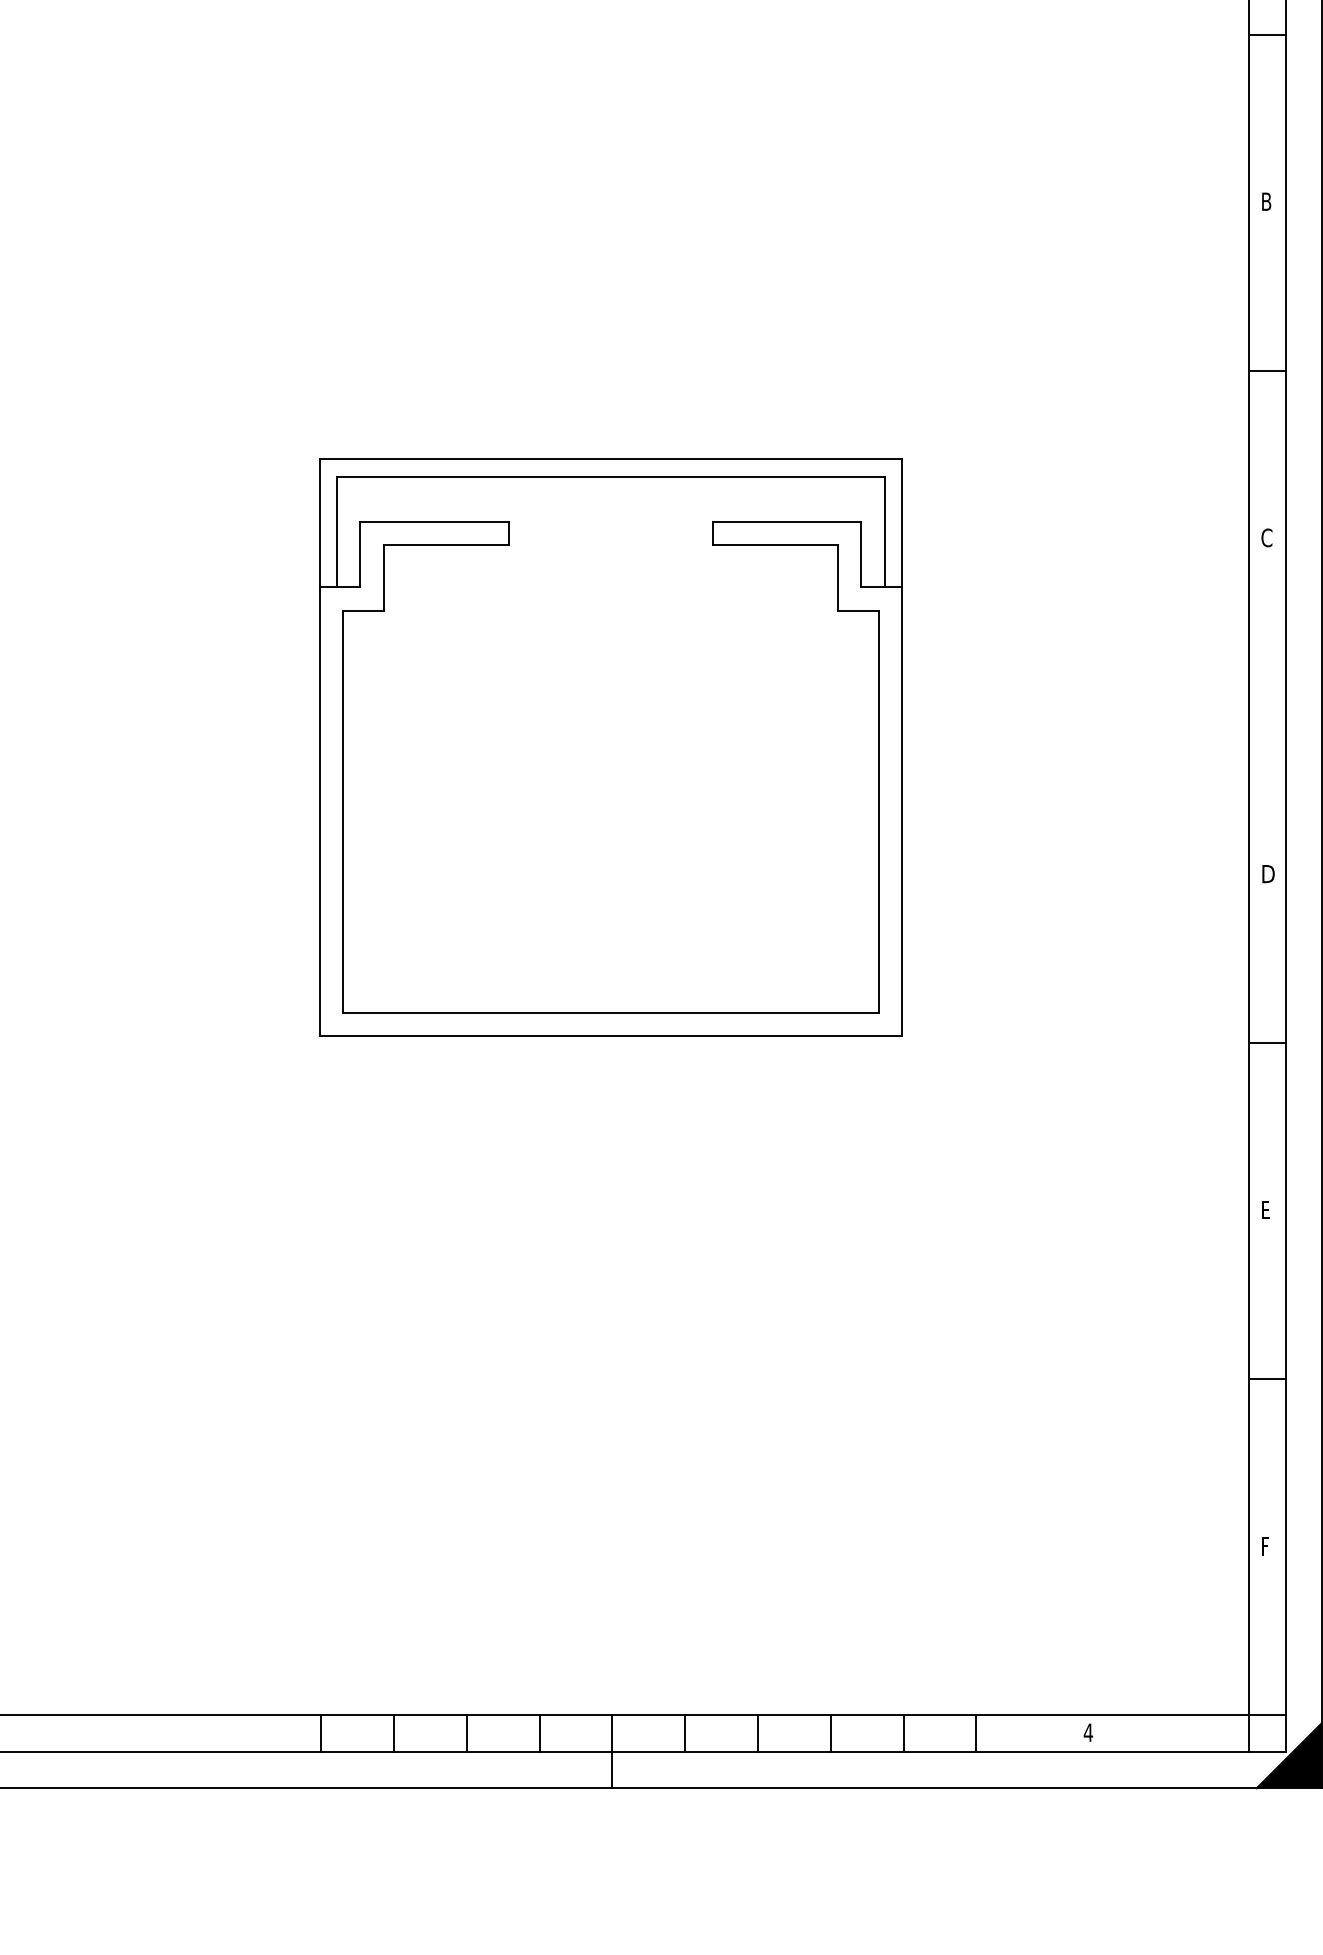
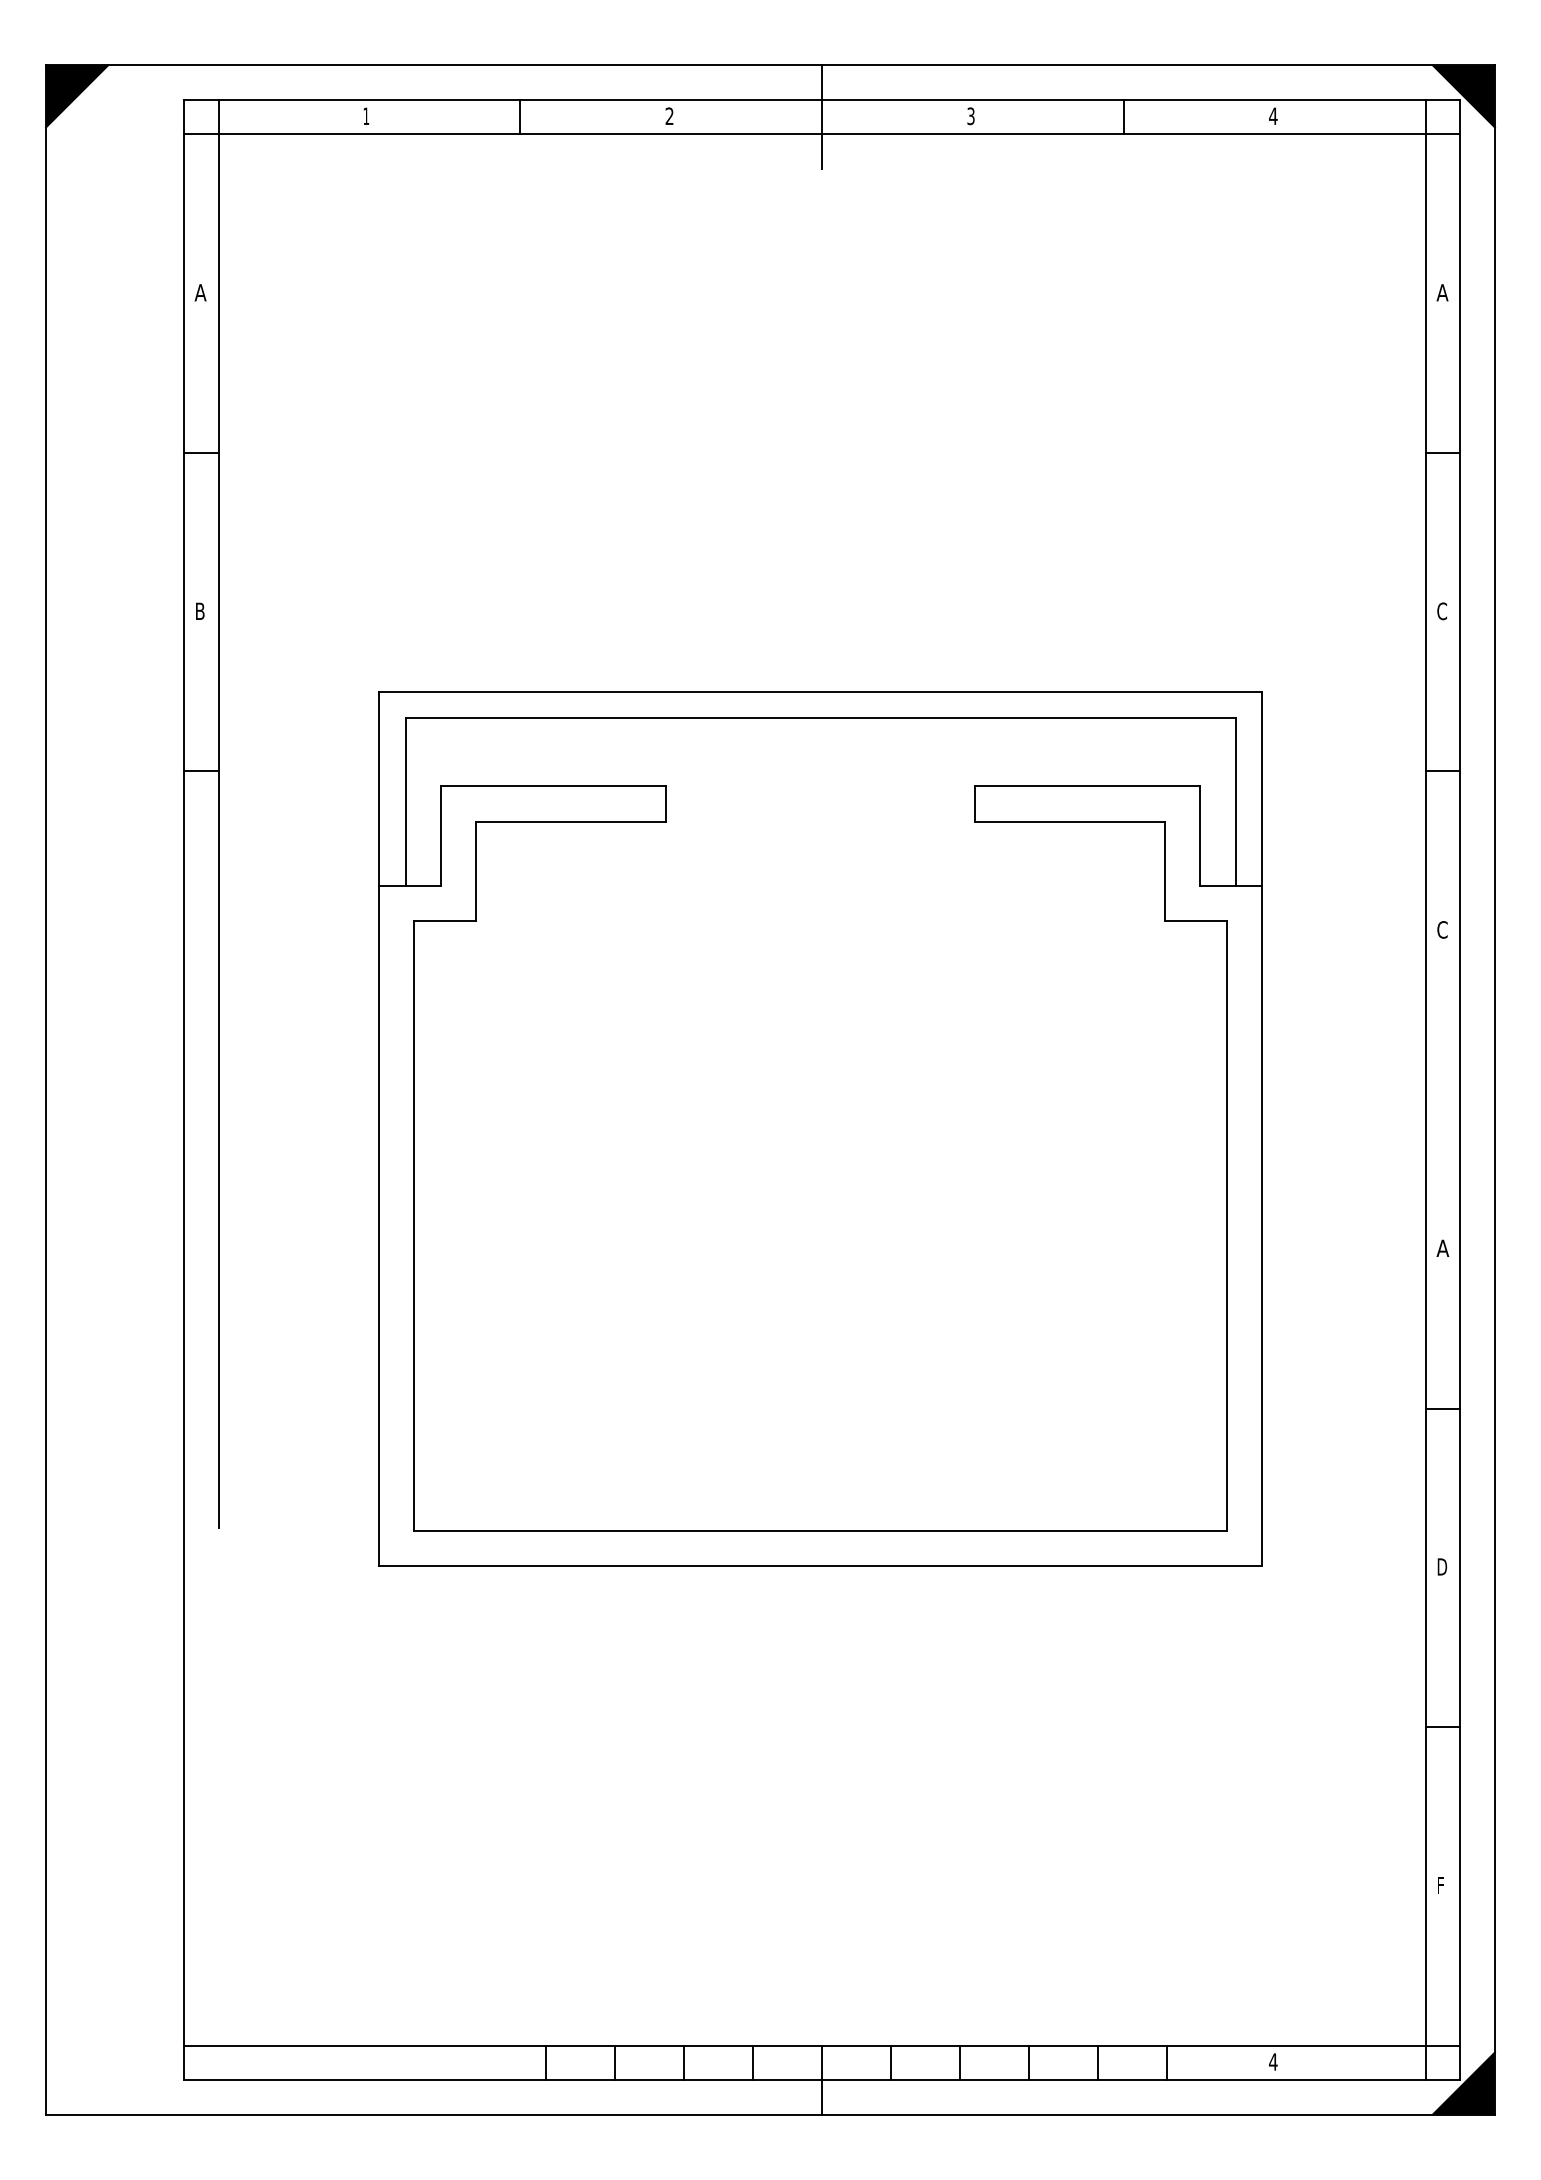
text: (1266, 201) -> (1442, 611), B -> C
part: (610, 747) -> (820, 1128), size x1.6
text: (1266, 873) -> (1442, 1247), D -> A
text: (1266, 1209) -> (1442, 1566), E -> D

